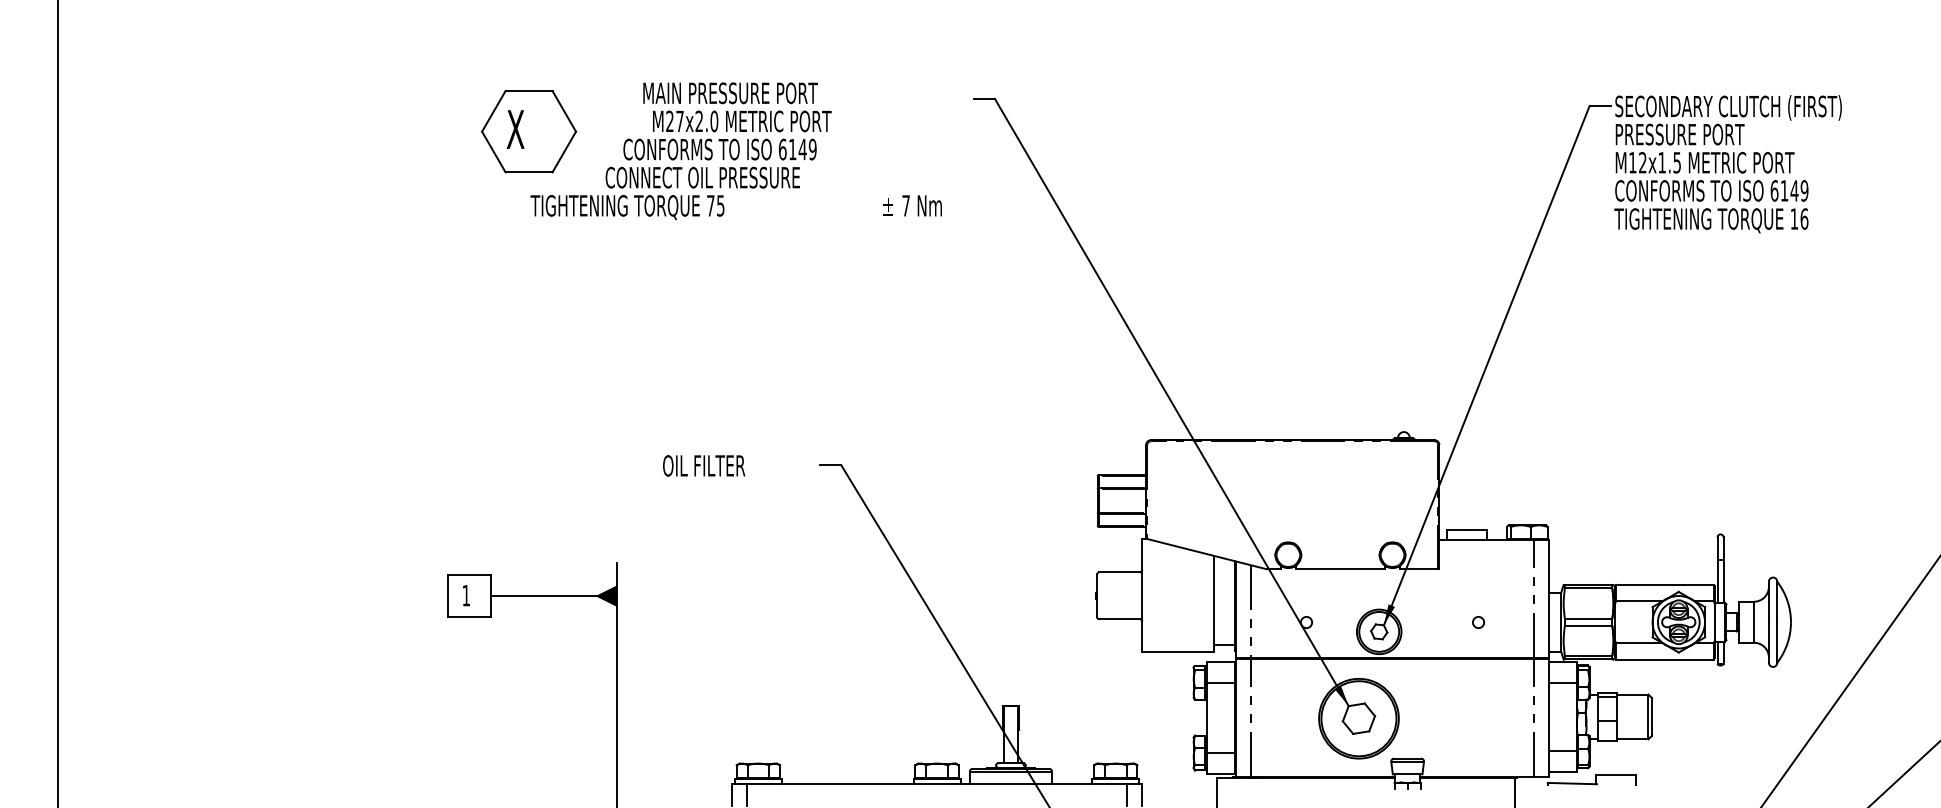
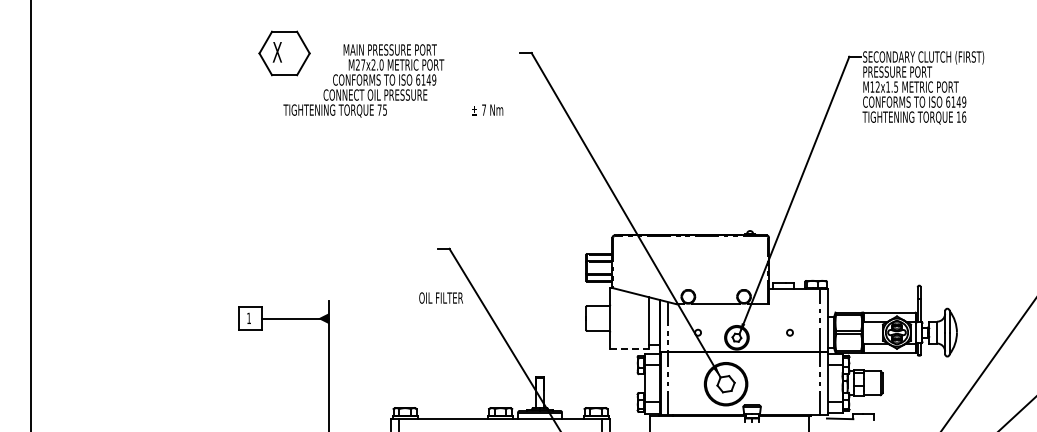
part: (528, 131) -> (284, 53), moved
text: (702, 464) -> (440, 297), moved
line: (1180, 651) -> (630, 348), solid -> dashed

